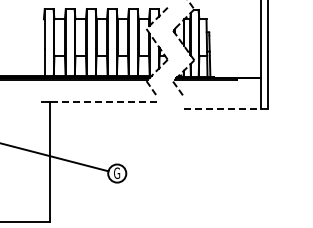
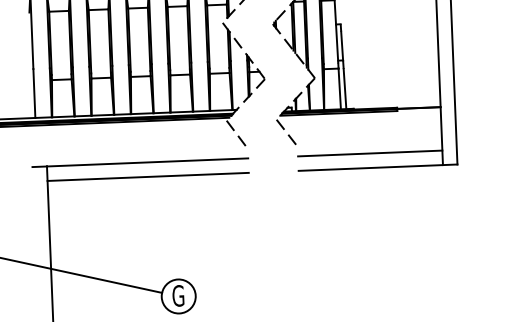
line: (103, 101) -> (147, 162), dashed -> solid
line: (221, 101) -> (368, 153), added
line: (103, 109) -> (148, 177), added
line: (225, 109) -> (377, 168), dashed -> solid

